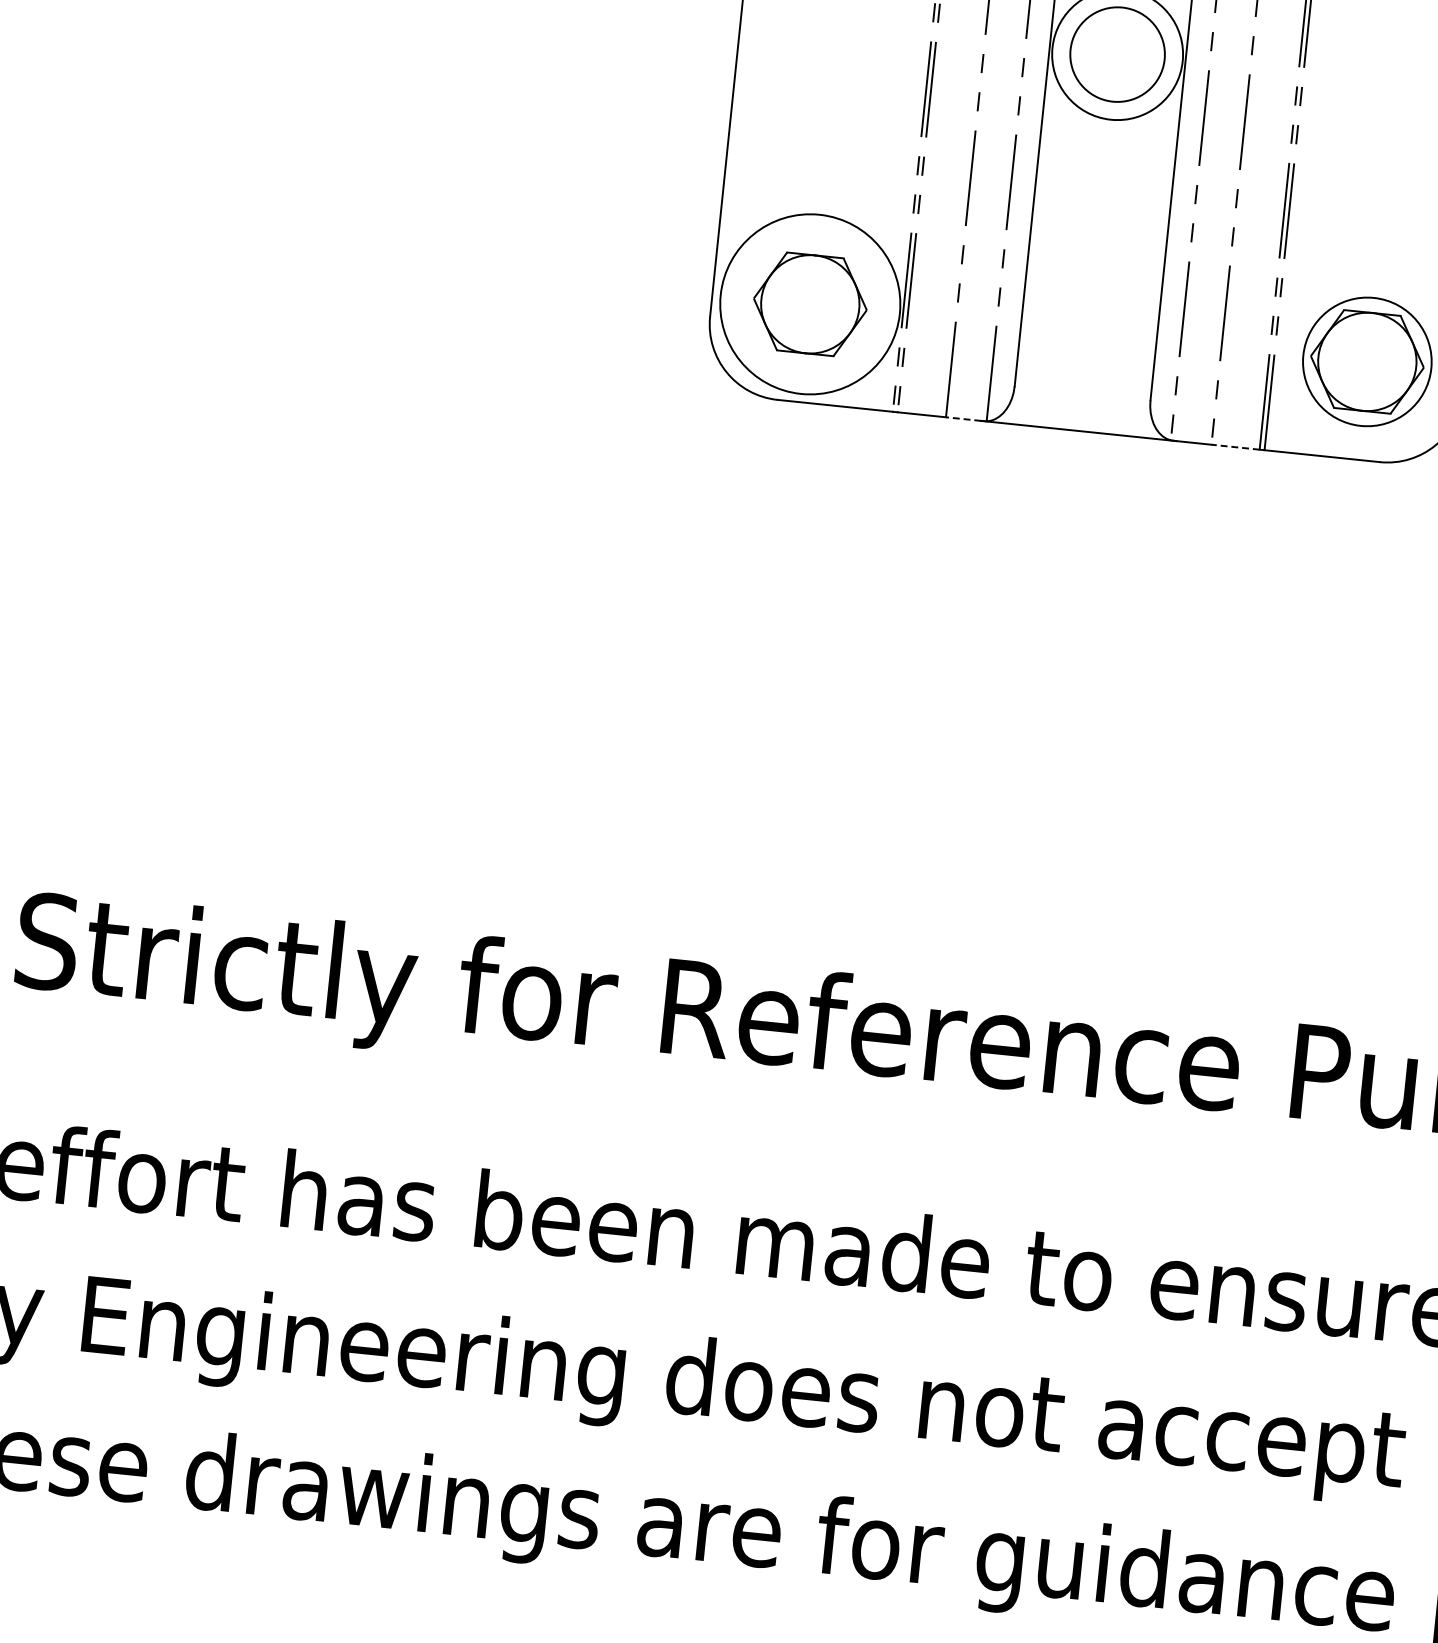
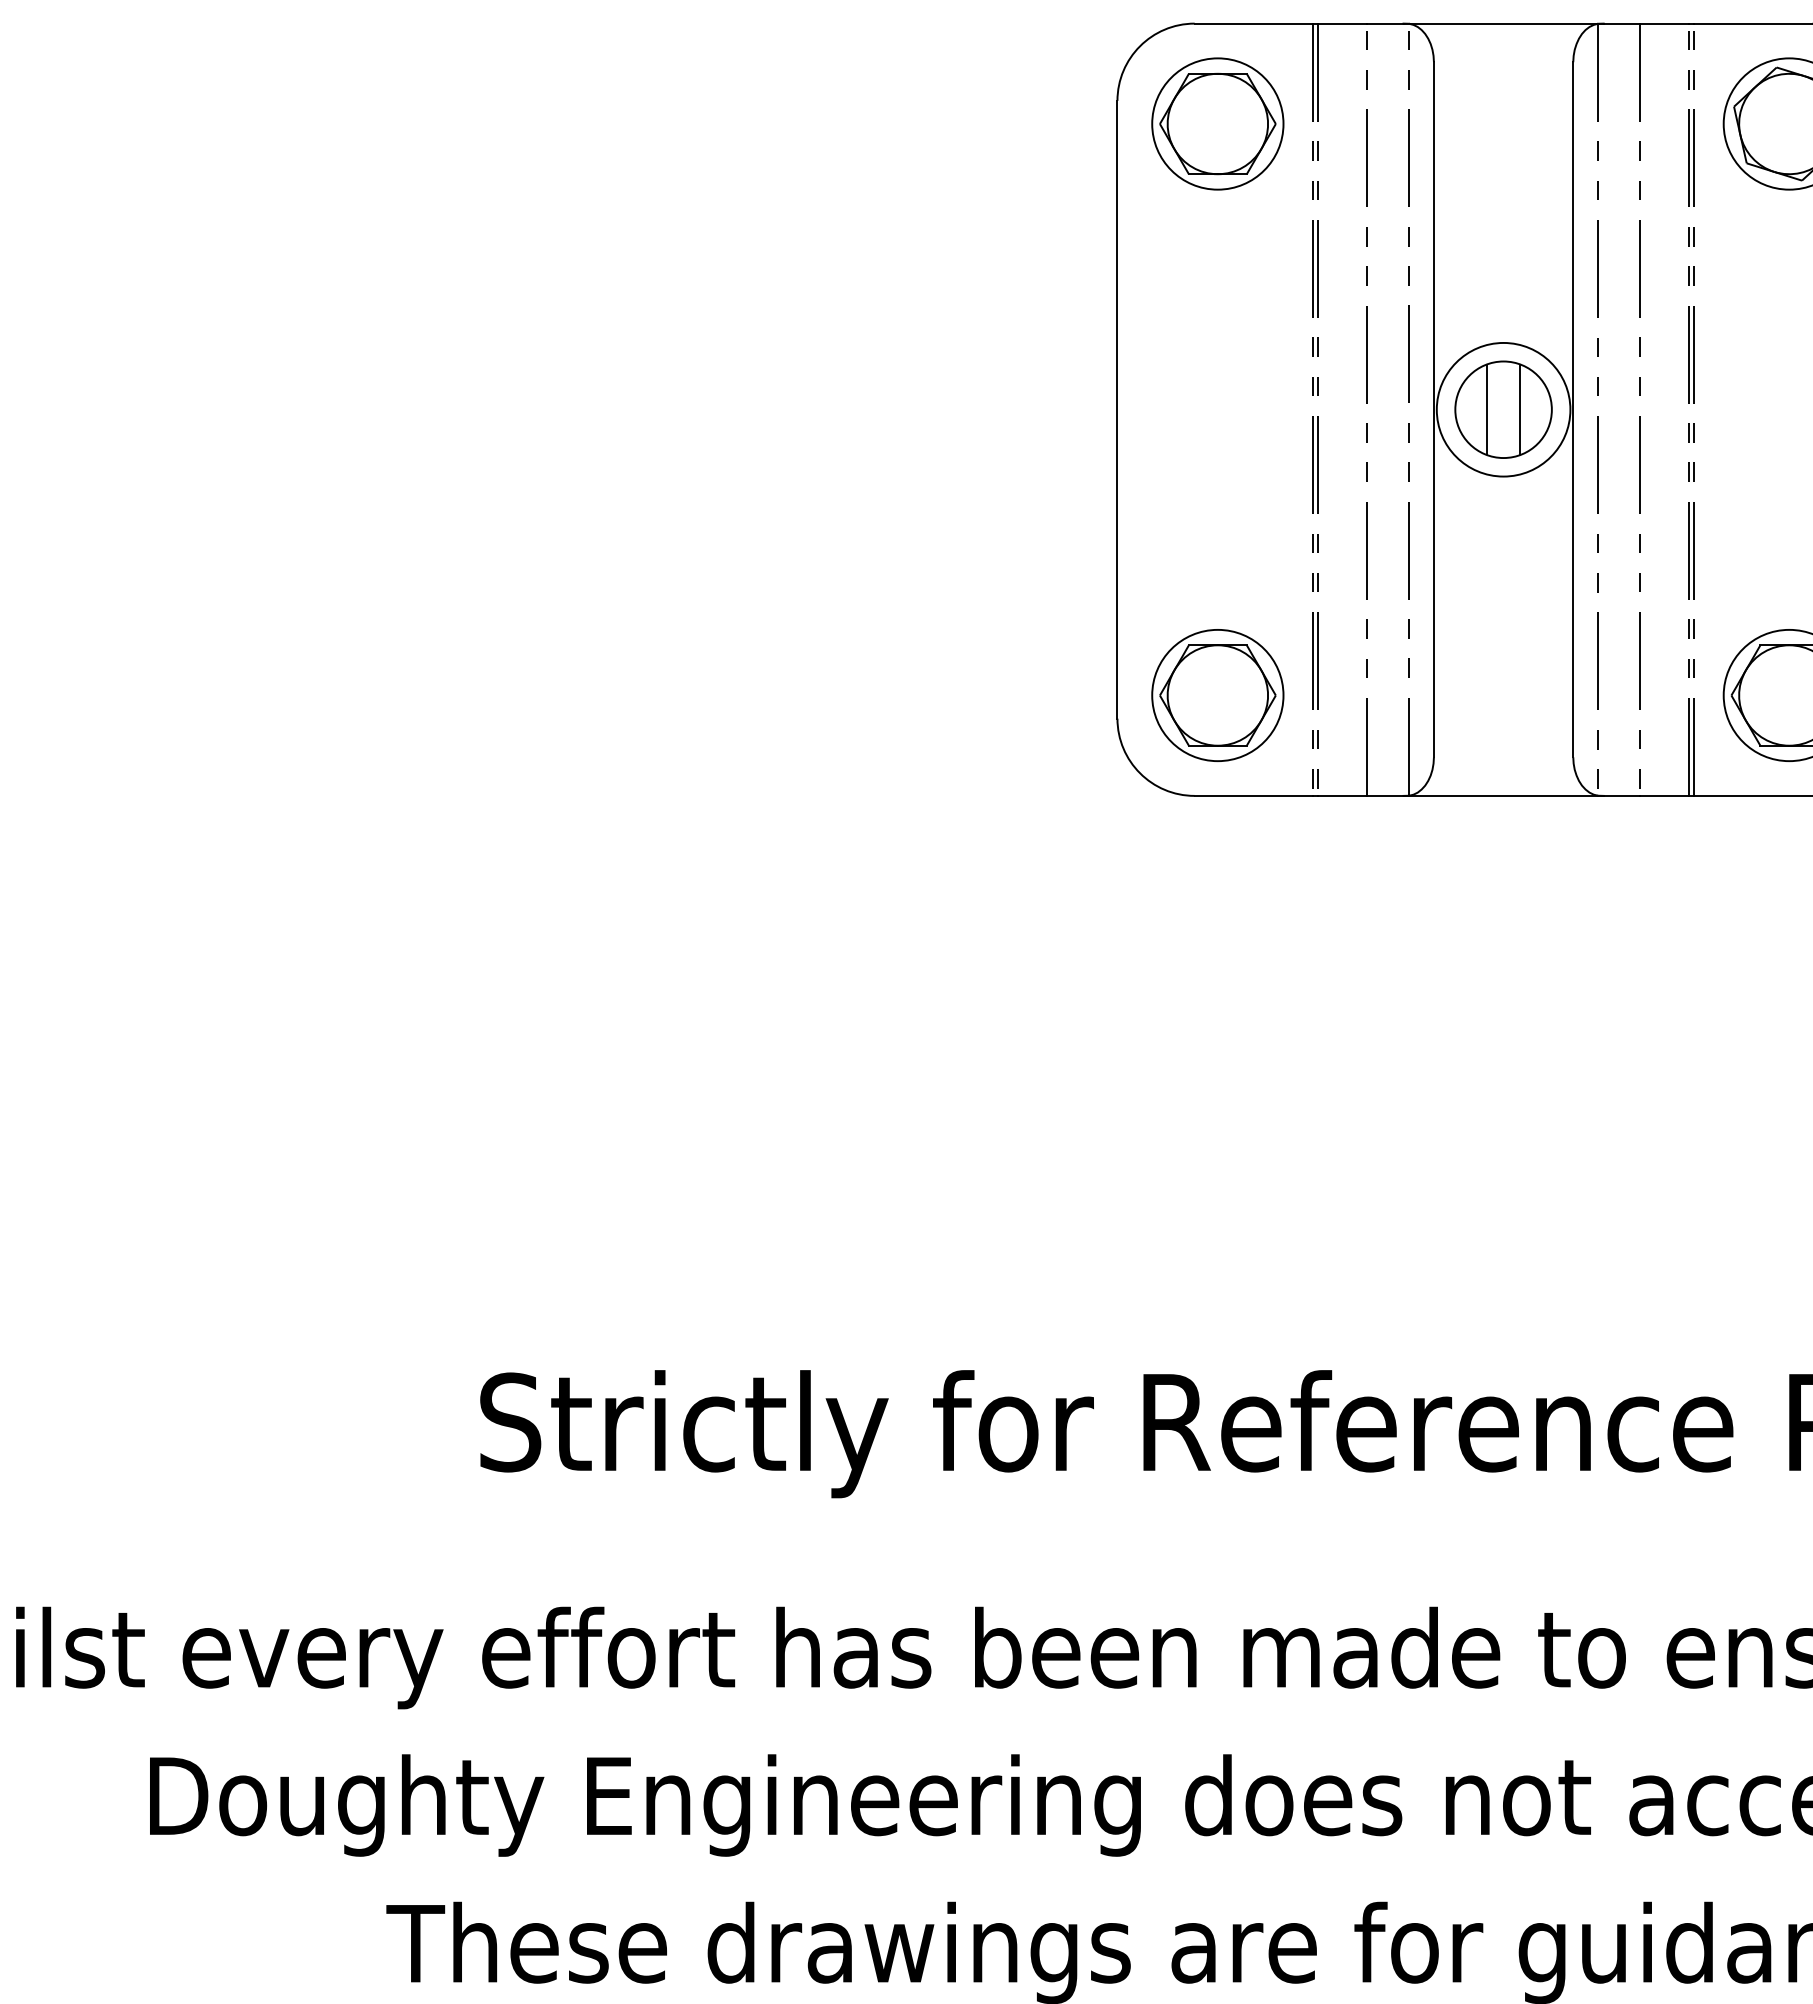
line: (1101, 52) -> (1487, 409), added
line: (1133, 55) -> (1519, 409), added
circle: (809, 304) -> (1217, 695), size x0.71
line: (963, 418) -> (1385, 795), dashed -> solid
line: (1235, 446) -> (1664, 795), dashed -> solid

